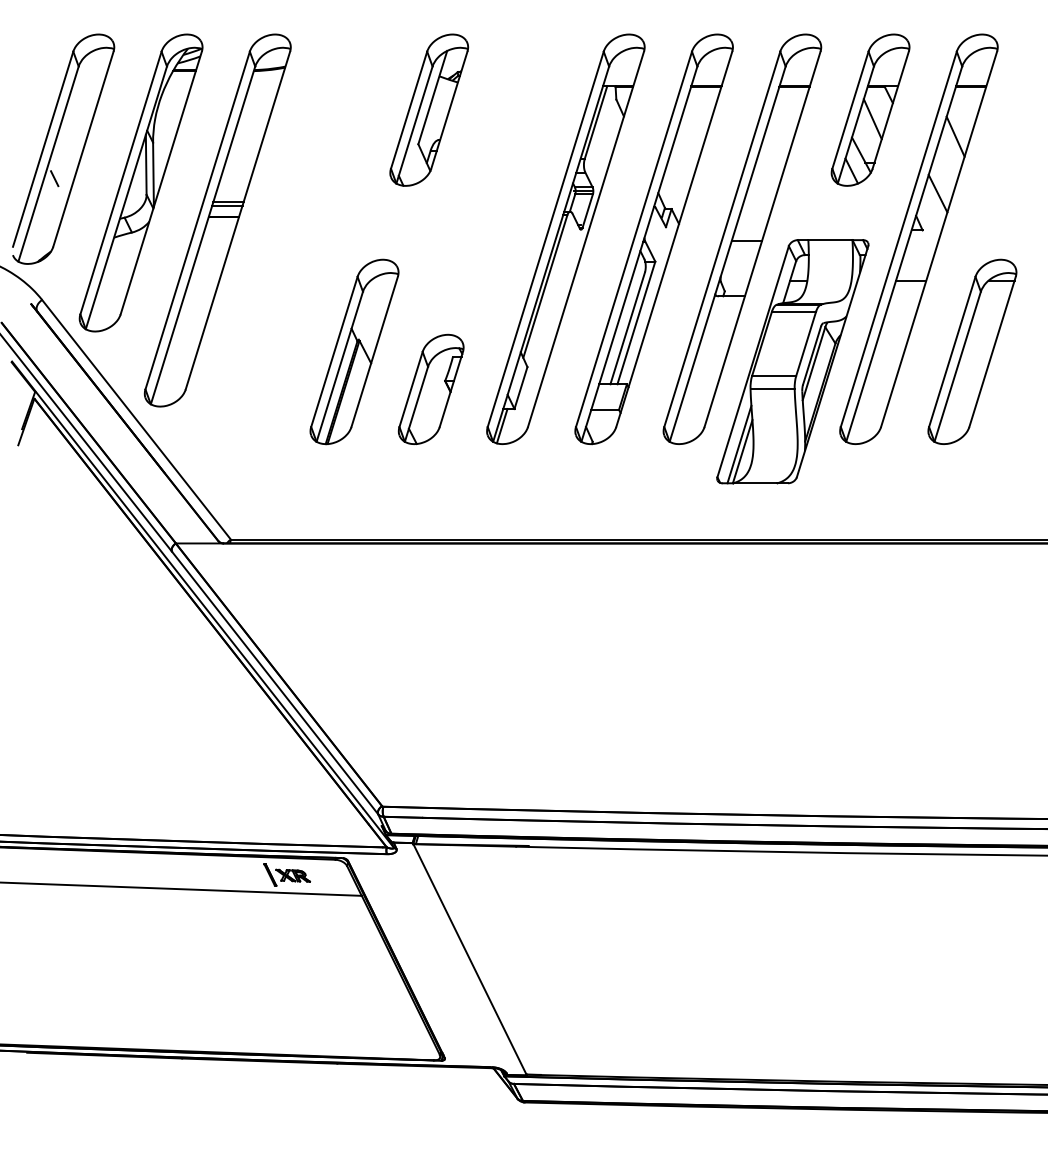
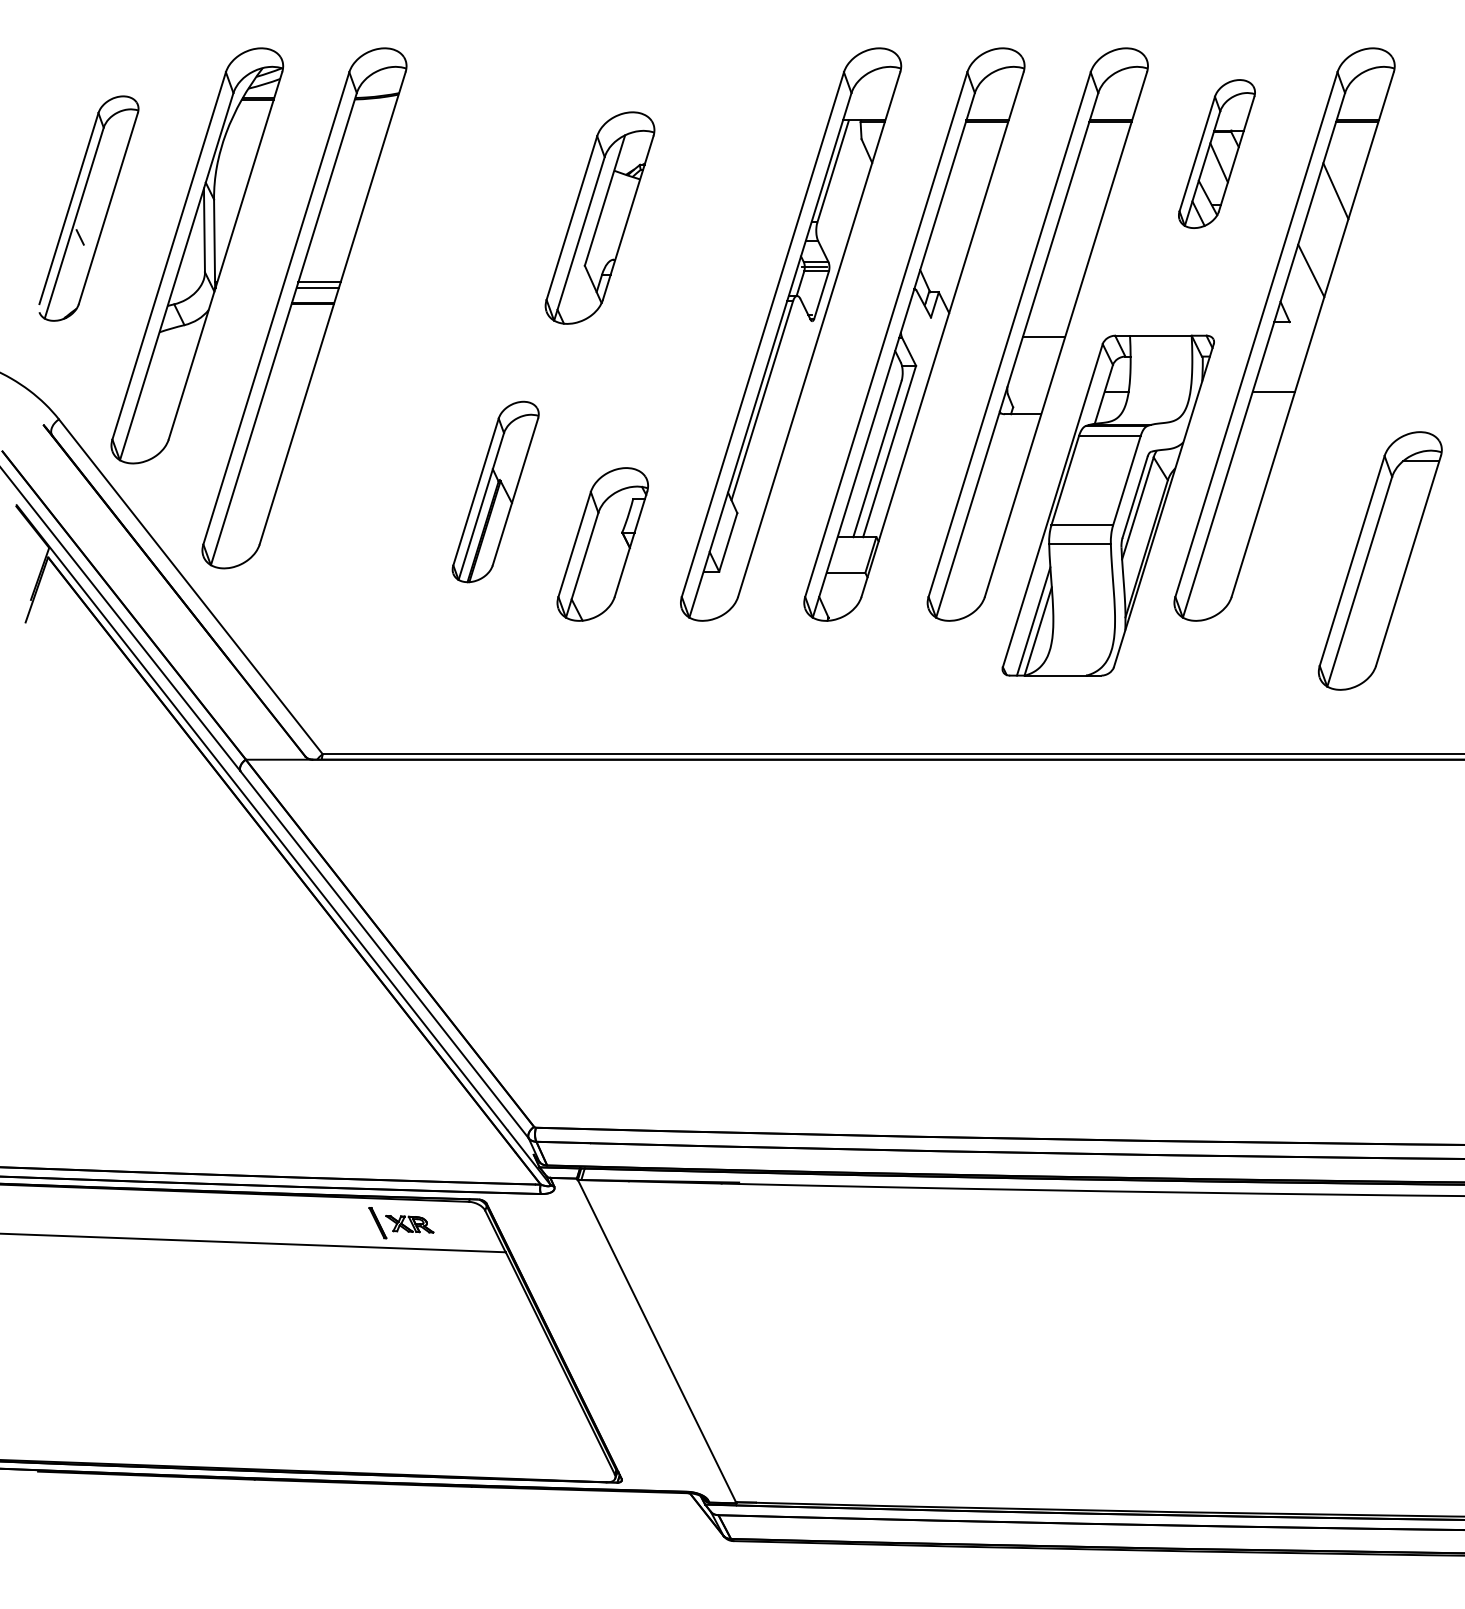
part: (428, 109) -> (599, 217), moved
part: (870, 109) -> (1216, 153), size x0.7
part: (63, 149) -> (88, 208), size x0.7
part: (354, 351) -> (495, 491), size x0.7
part: (971, 351) -> (1379, 560), moved
line: (501, 425) -> (701, 595), removed

